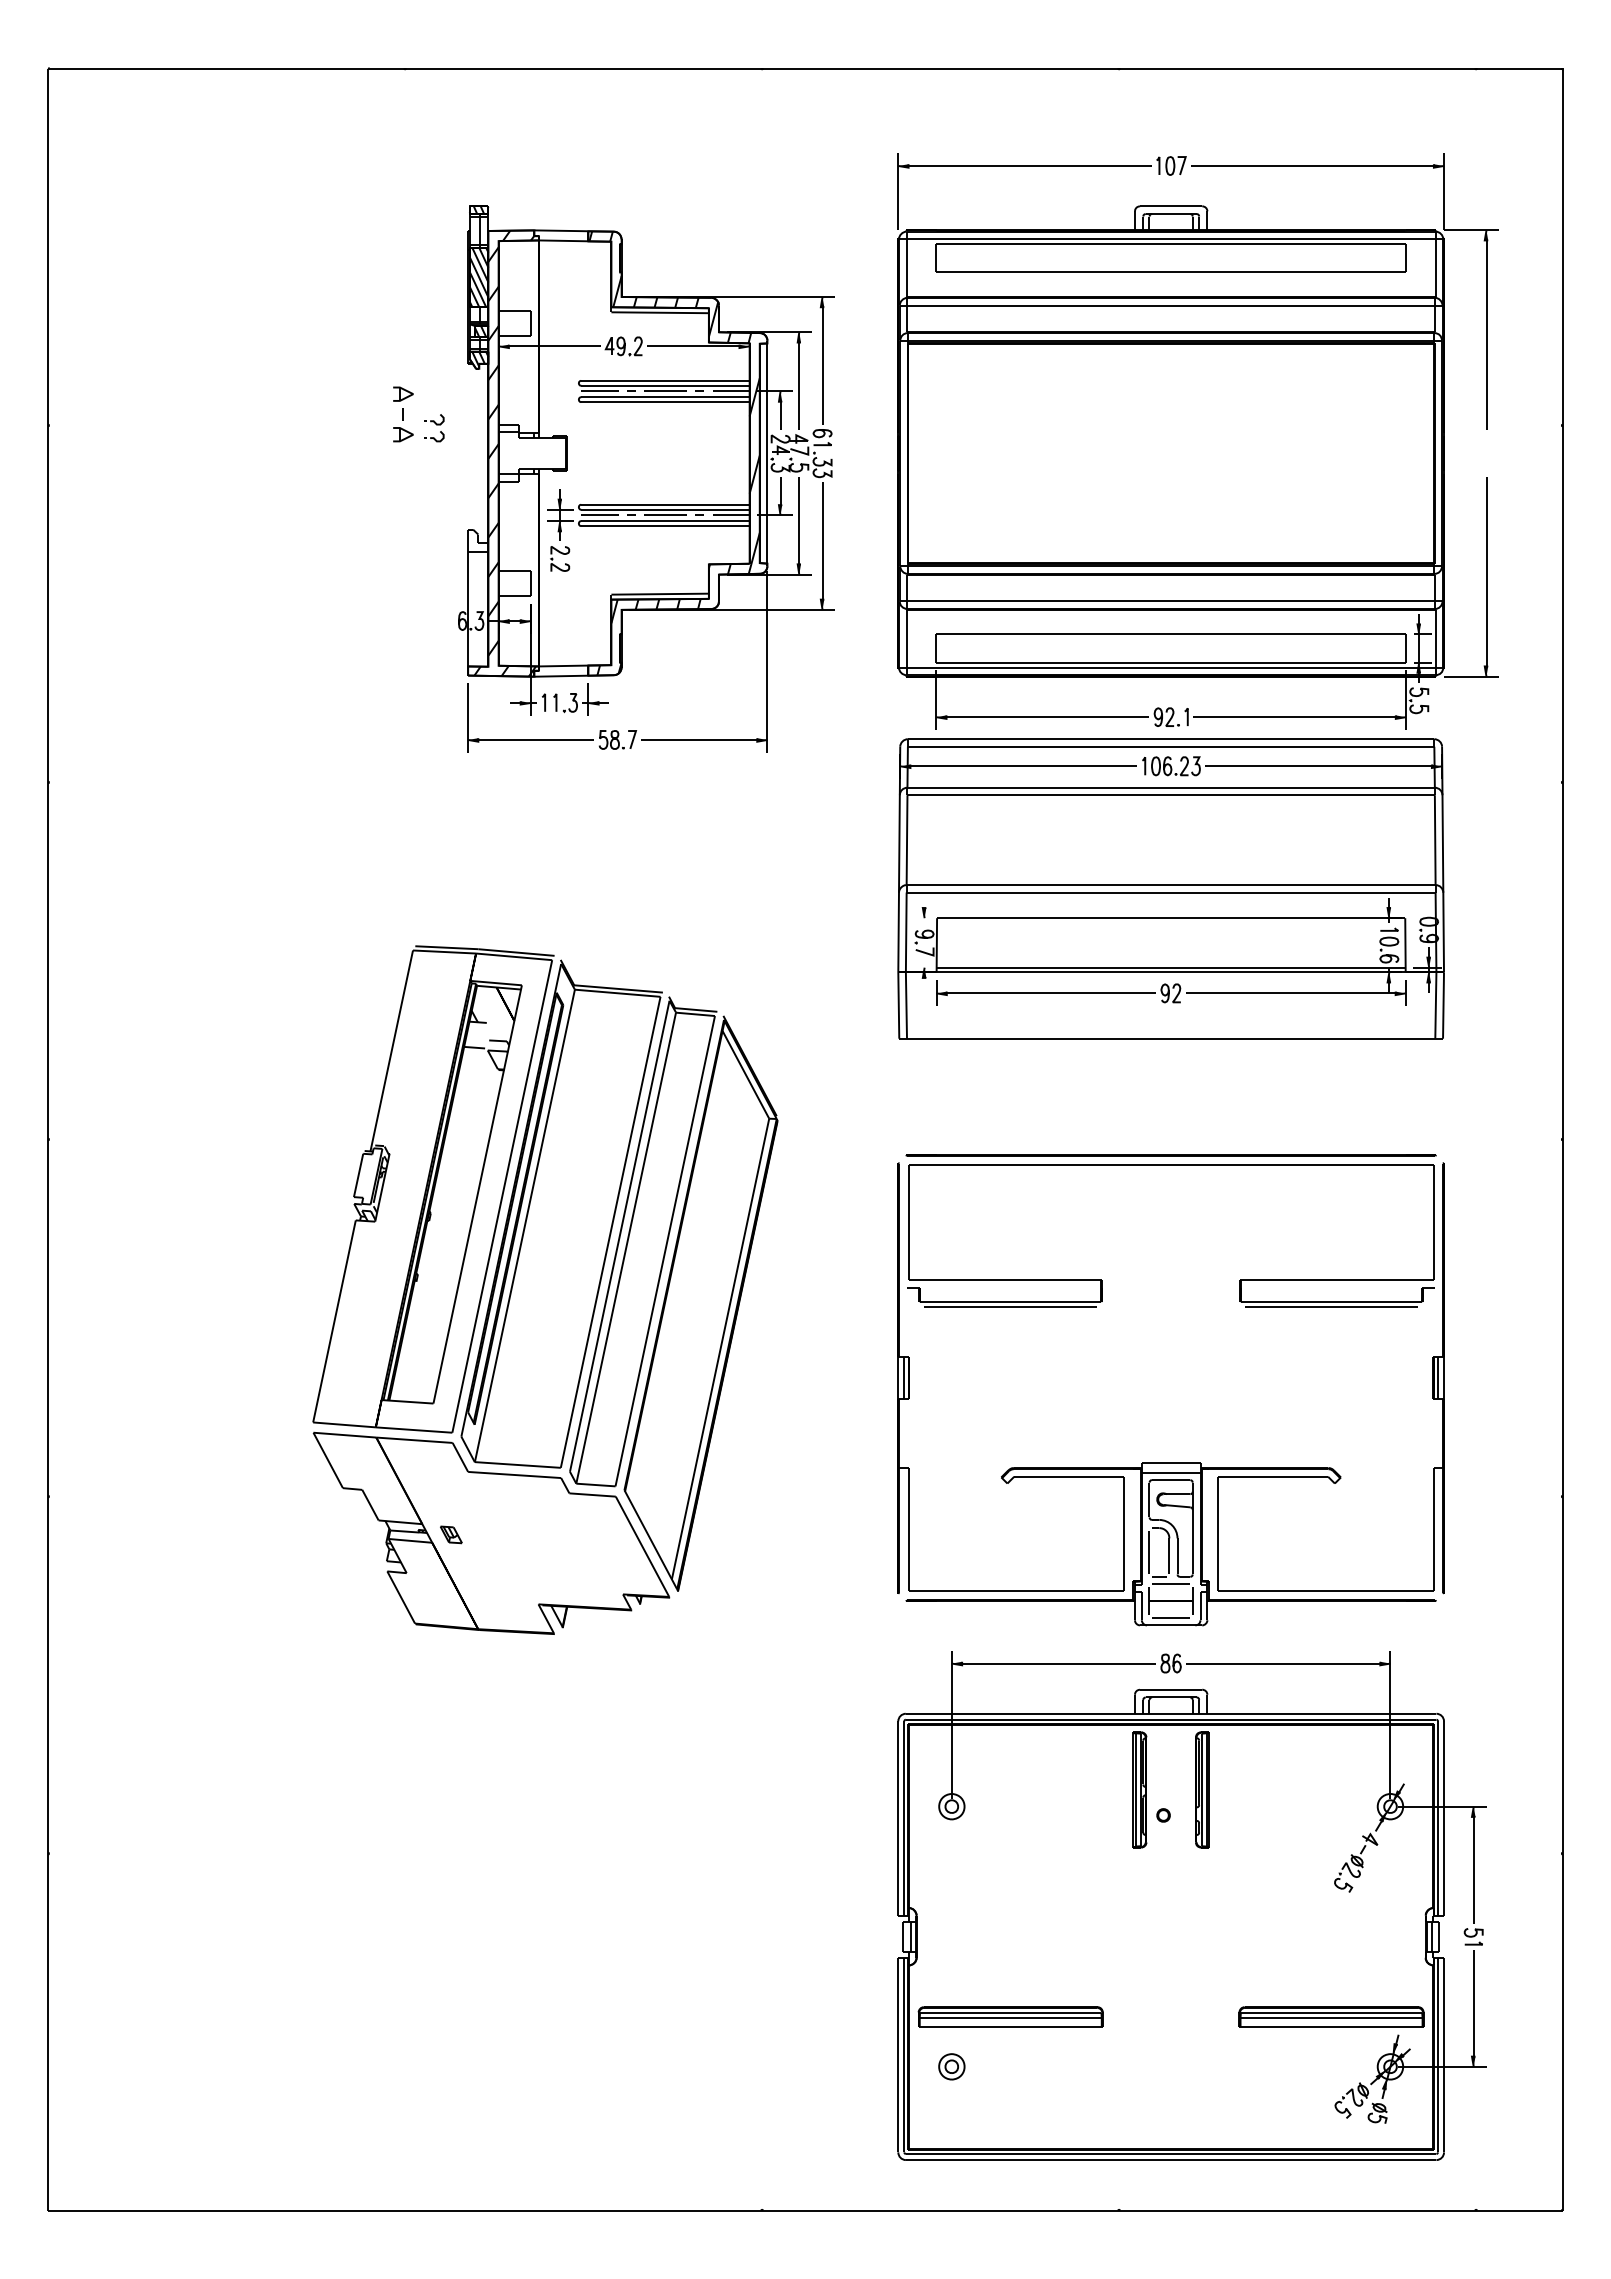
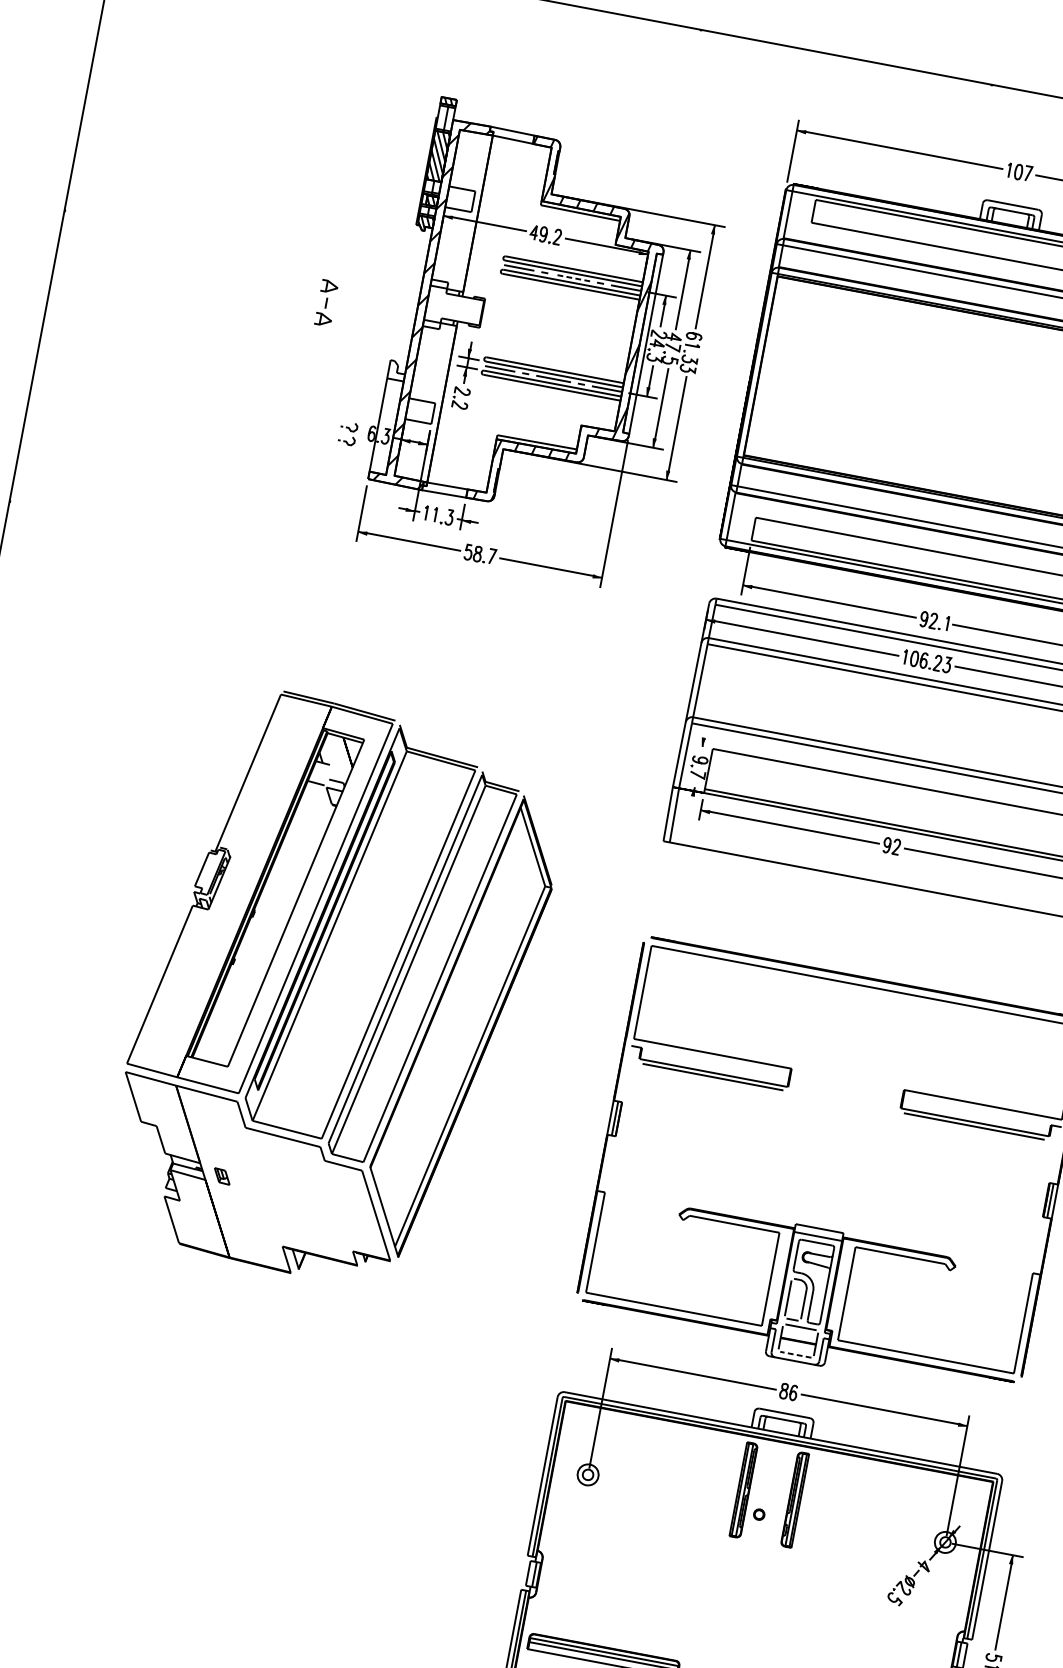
line: (665, 391) -> (572, 278), solid -> dashed
part: (403, 414) -> (326, 303), moved
part: (434, 428) -> (348, 433), moved
line: (1170, 1617) -> (795, 1354), solid -> dashed

